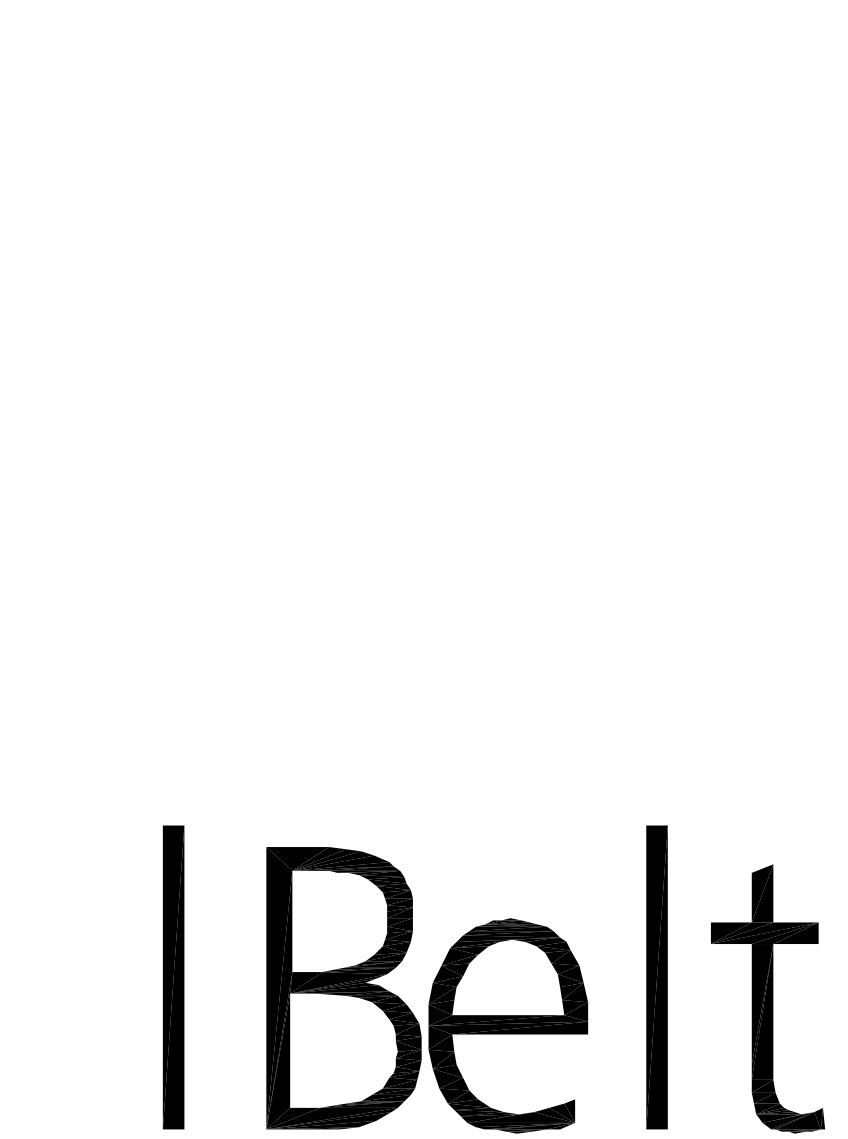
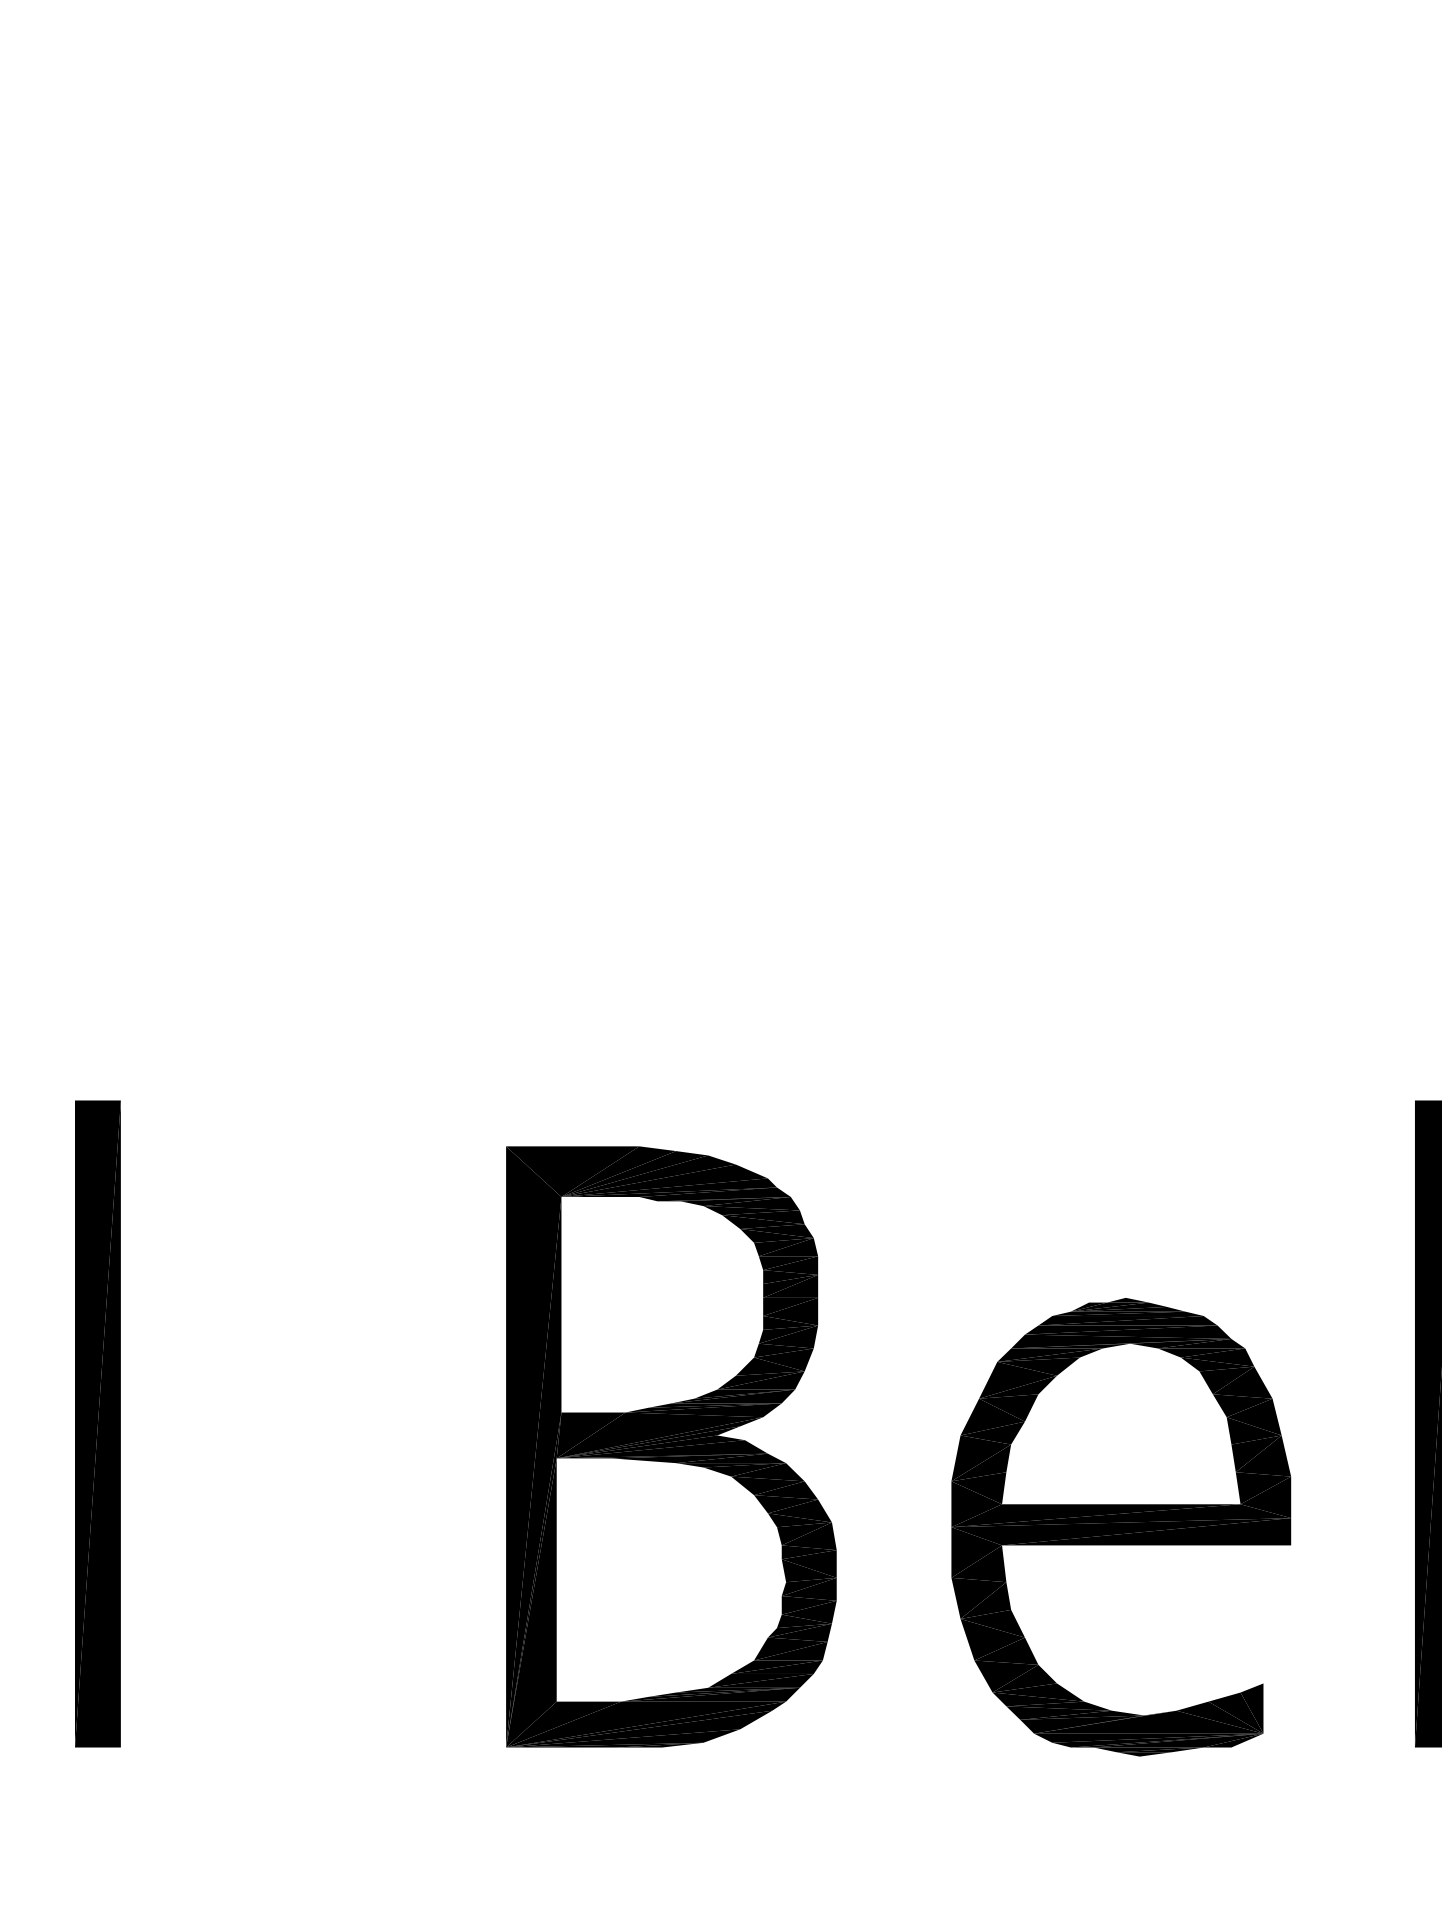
part: (173, 977) -> (97, 1424), moved
part: (343, 988) -> (670, 1447), moved

